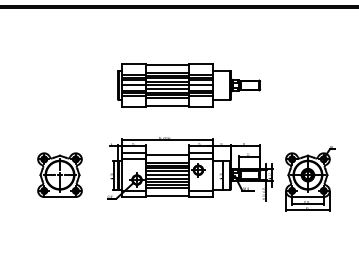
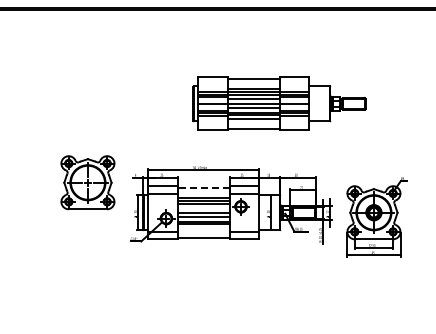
part: (188, 85) -> (279, 103), moved
line: (167, 154) -> (203, 187), solid -> dashed
line: (167, 171) -> (203, 208), removed
part: (59, 174) -> (87, 182), moved
line: (167, 187) -> (203, 227), removed

